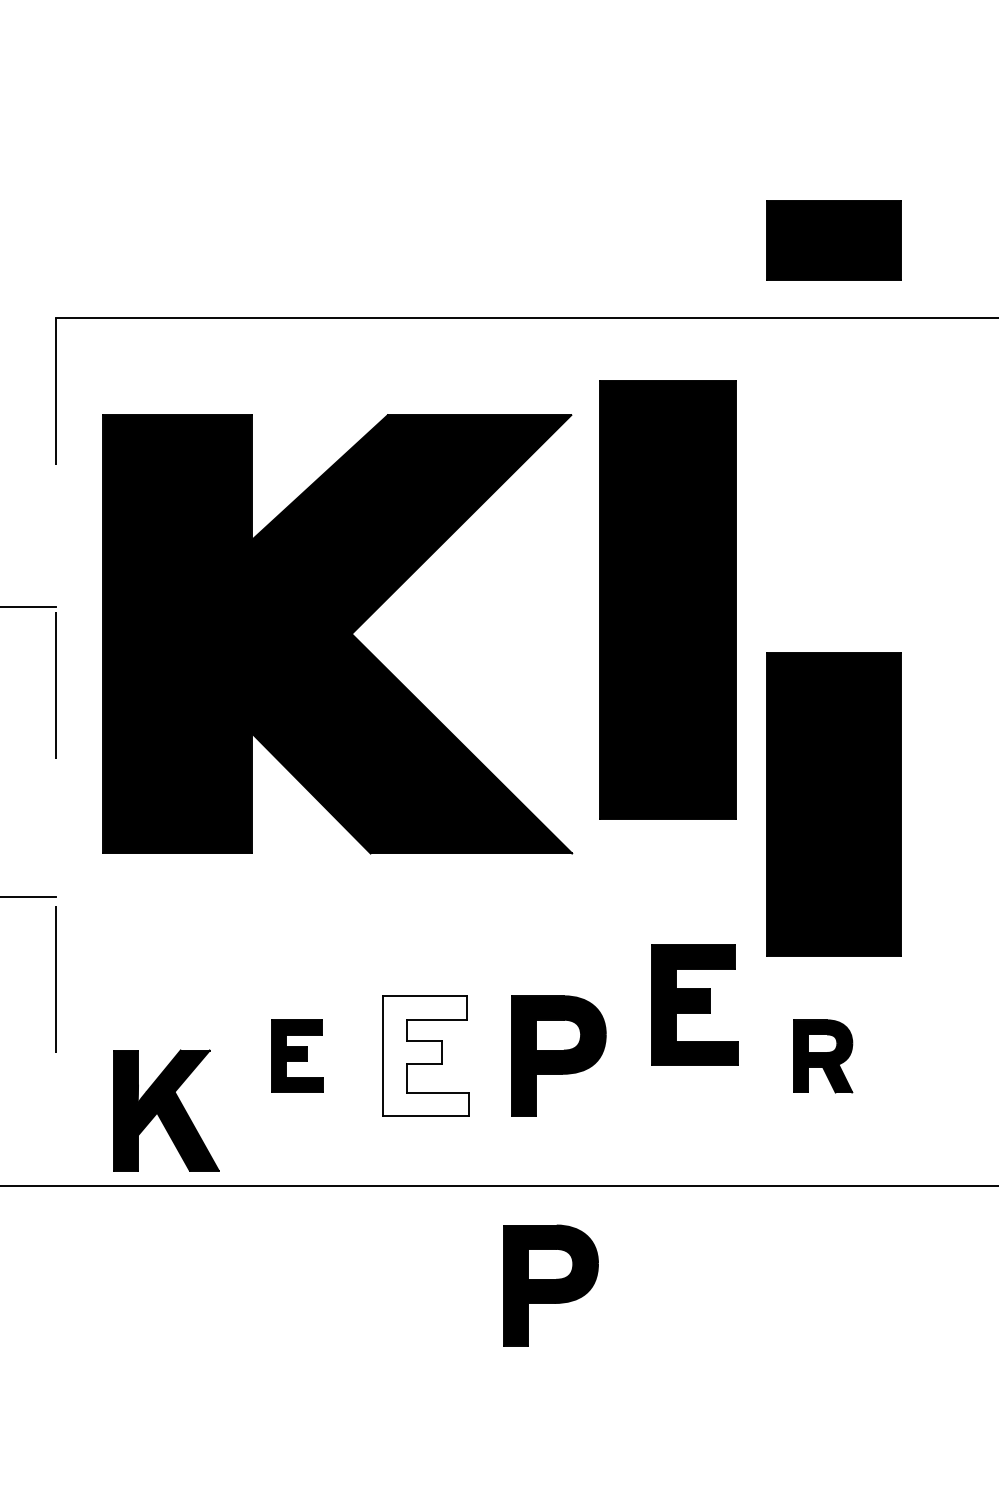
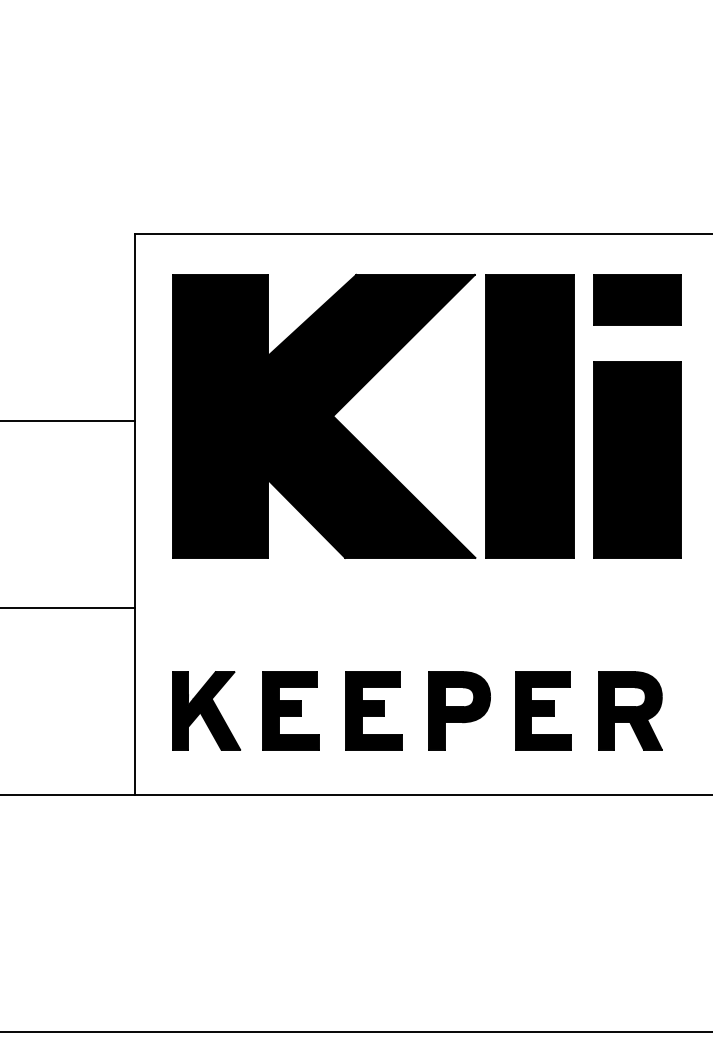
part: (833, 239) -> (637, 299), moved
part: (338, 632) -> (324, 415), moved
line: (56, 752) -> (135, 514), dashed -> solid
part: (833, 803) -> (637, 459), moved
part: (694, 1004) -> (543, 710), moved
part: (296, 1055) -> (290, 710), size x1.67
fill: (425, 1055) -> (373, 710), added
part: (823, 1055) -> (630, 710), size x1.67
part: (166, 1109) -> (206, 710), moved
part: (550, 1284) -> (454, 858), removed

